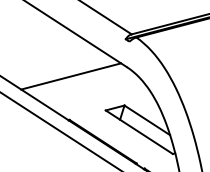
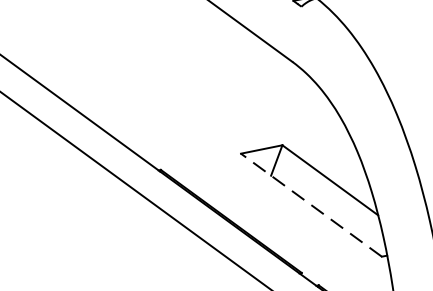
line: (71, 76) -> (170, 75), removed
line: (139, 132) -> (311, 205), solid -> dashed

